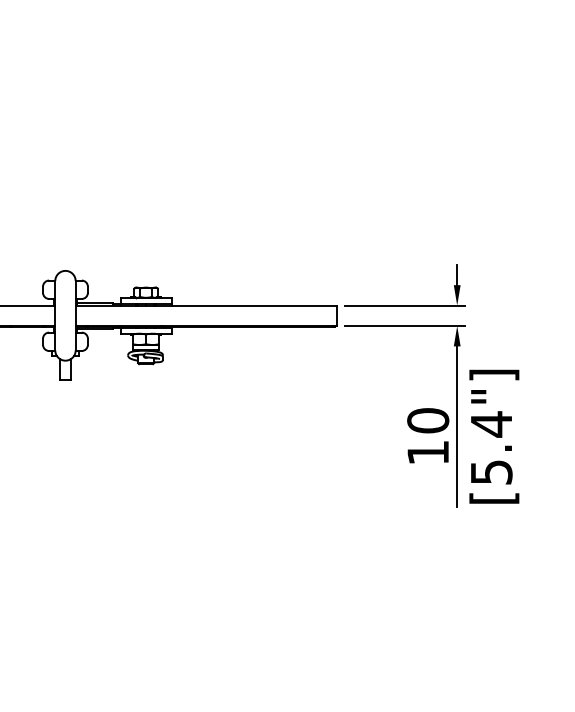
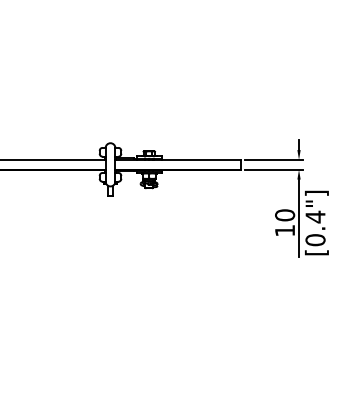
text: (491, 473) -> (315, 240), [5.4"] -> [0.4"]

